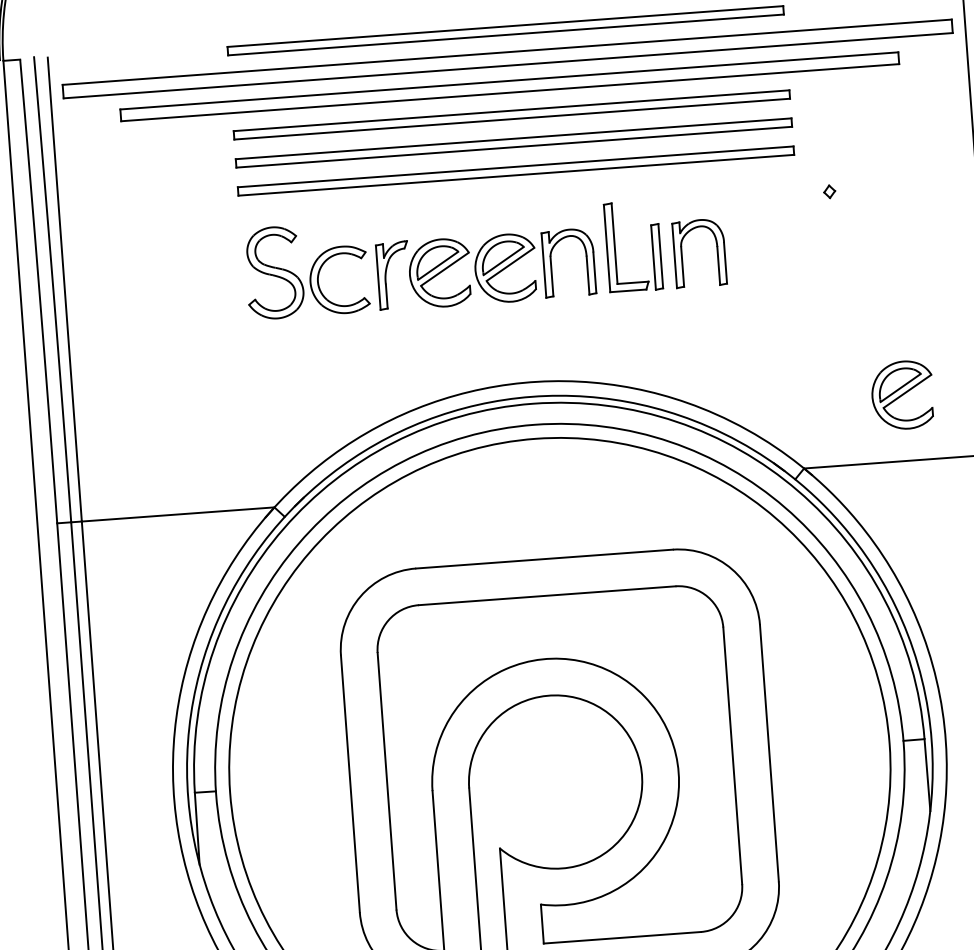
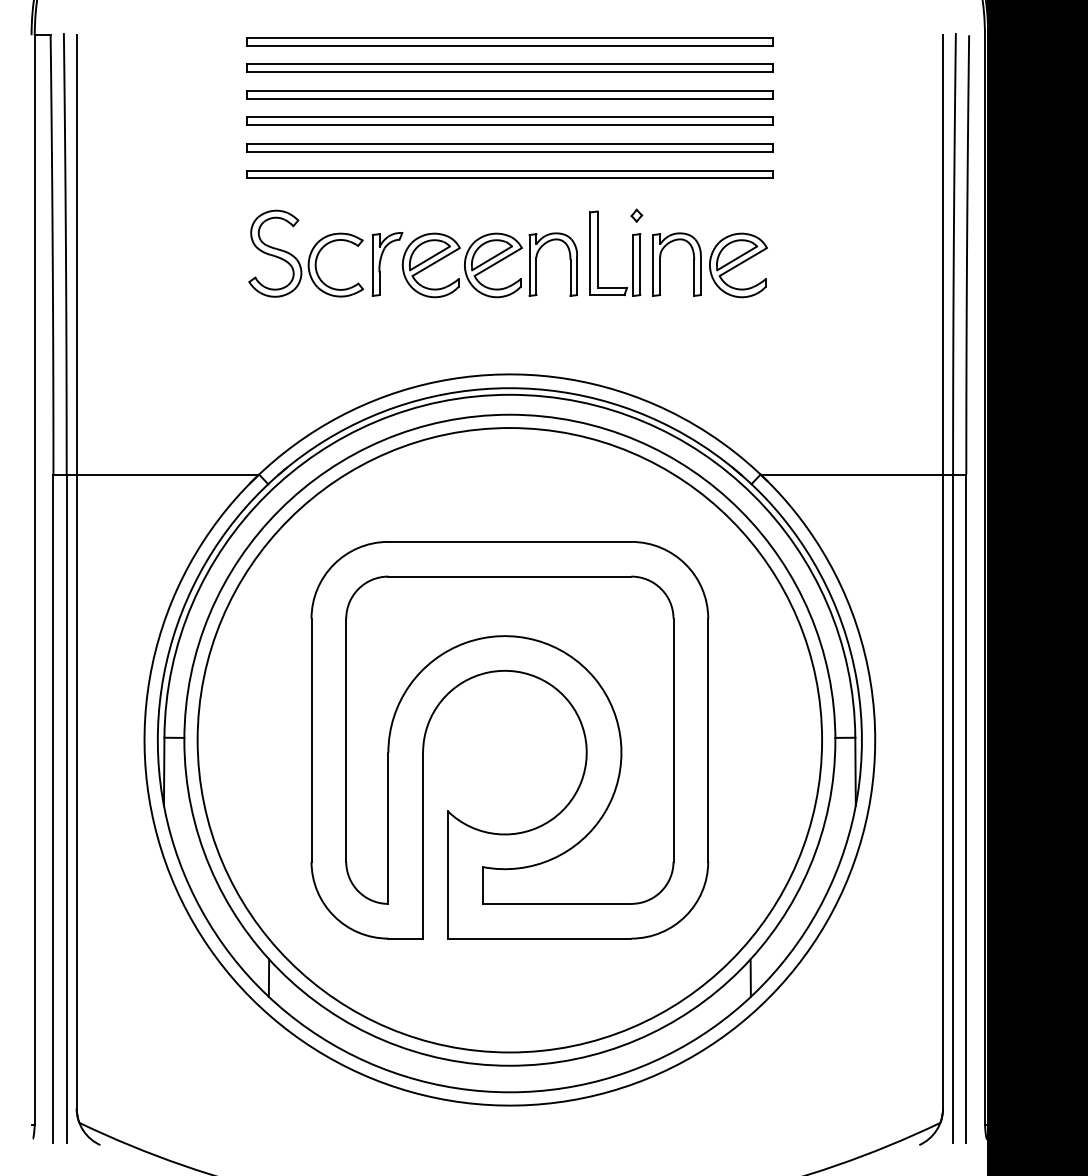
part: (507, 58) -> (509, 67), size x0.62
part: (509, 86) -> (509, 94), size x0.71
part: (829, 191) -> (636, 215), moved
part: (902, 395) -> (738, 265), moved

